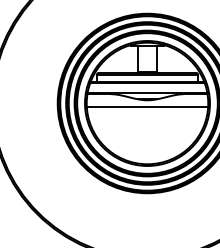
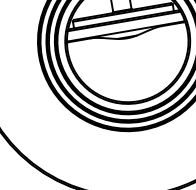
line: (147, 107) -> (128, 45), removed

